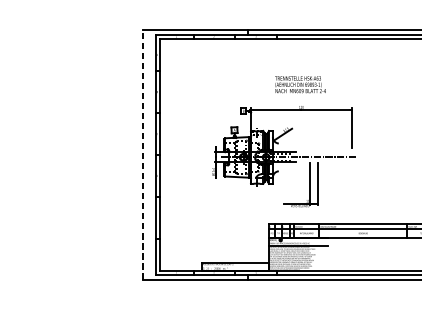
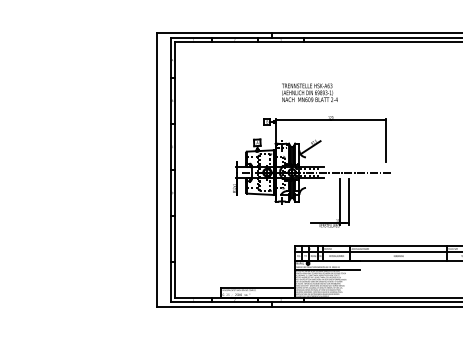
text: (300, 84) -> (309, 92), moved
line: (142, 155) -> (156, 170), dashed -> solid

